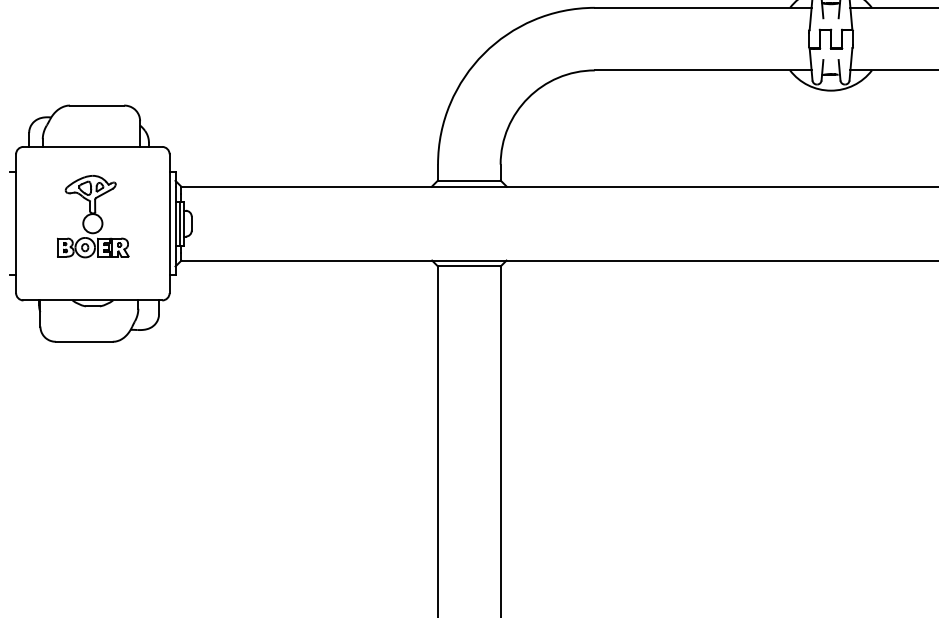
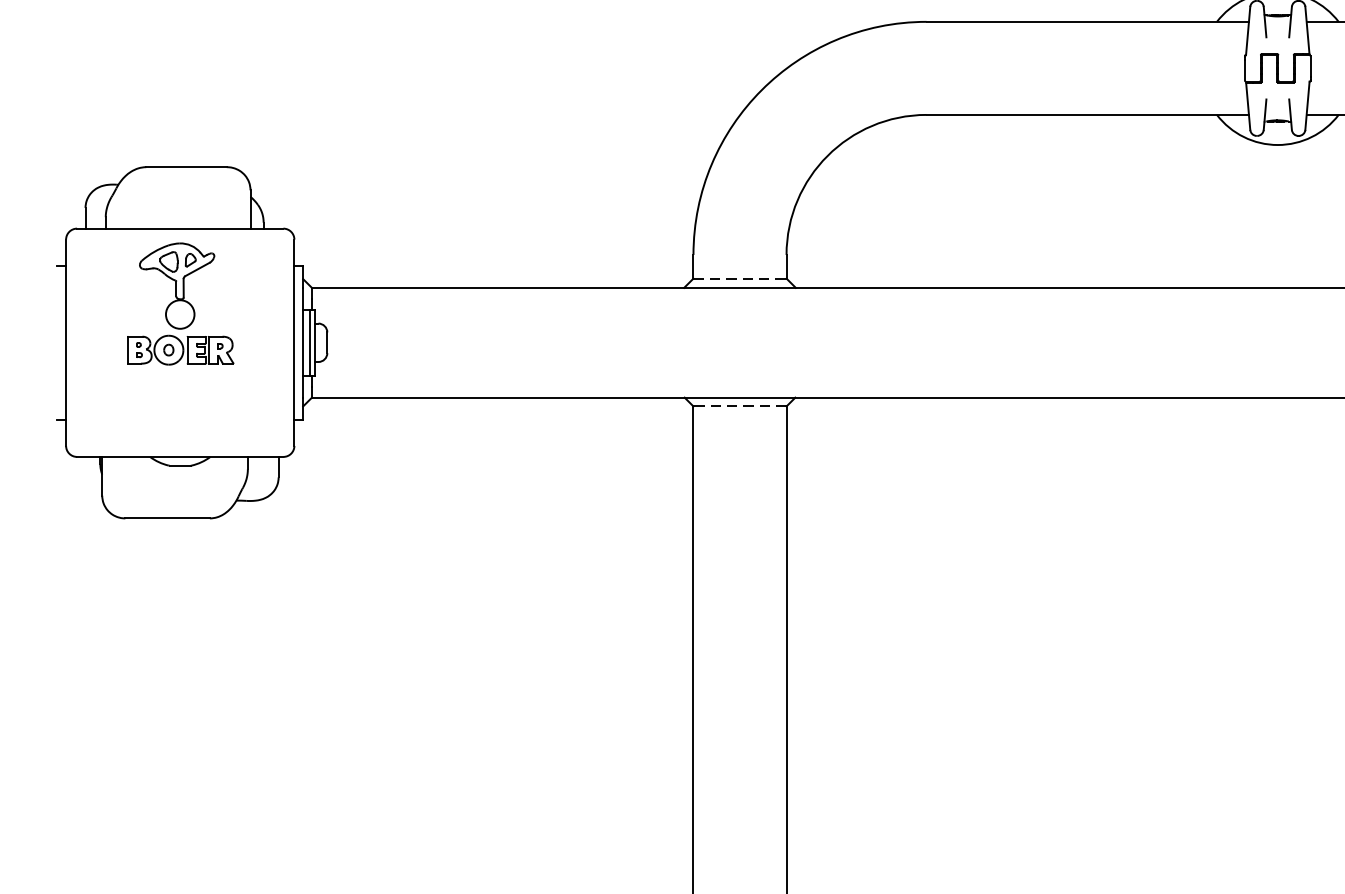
line: (469, 180) -> (740, 278), solid -> dashed
part: (93, 216) -> (181, 303), moved
line: (468, 266) -> (738, 406), solid -> dashed

